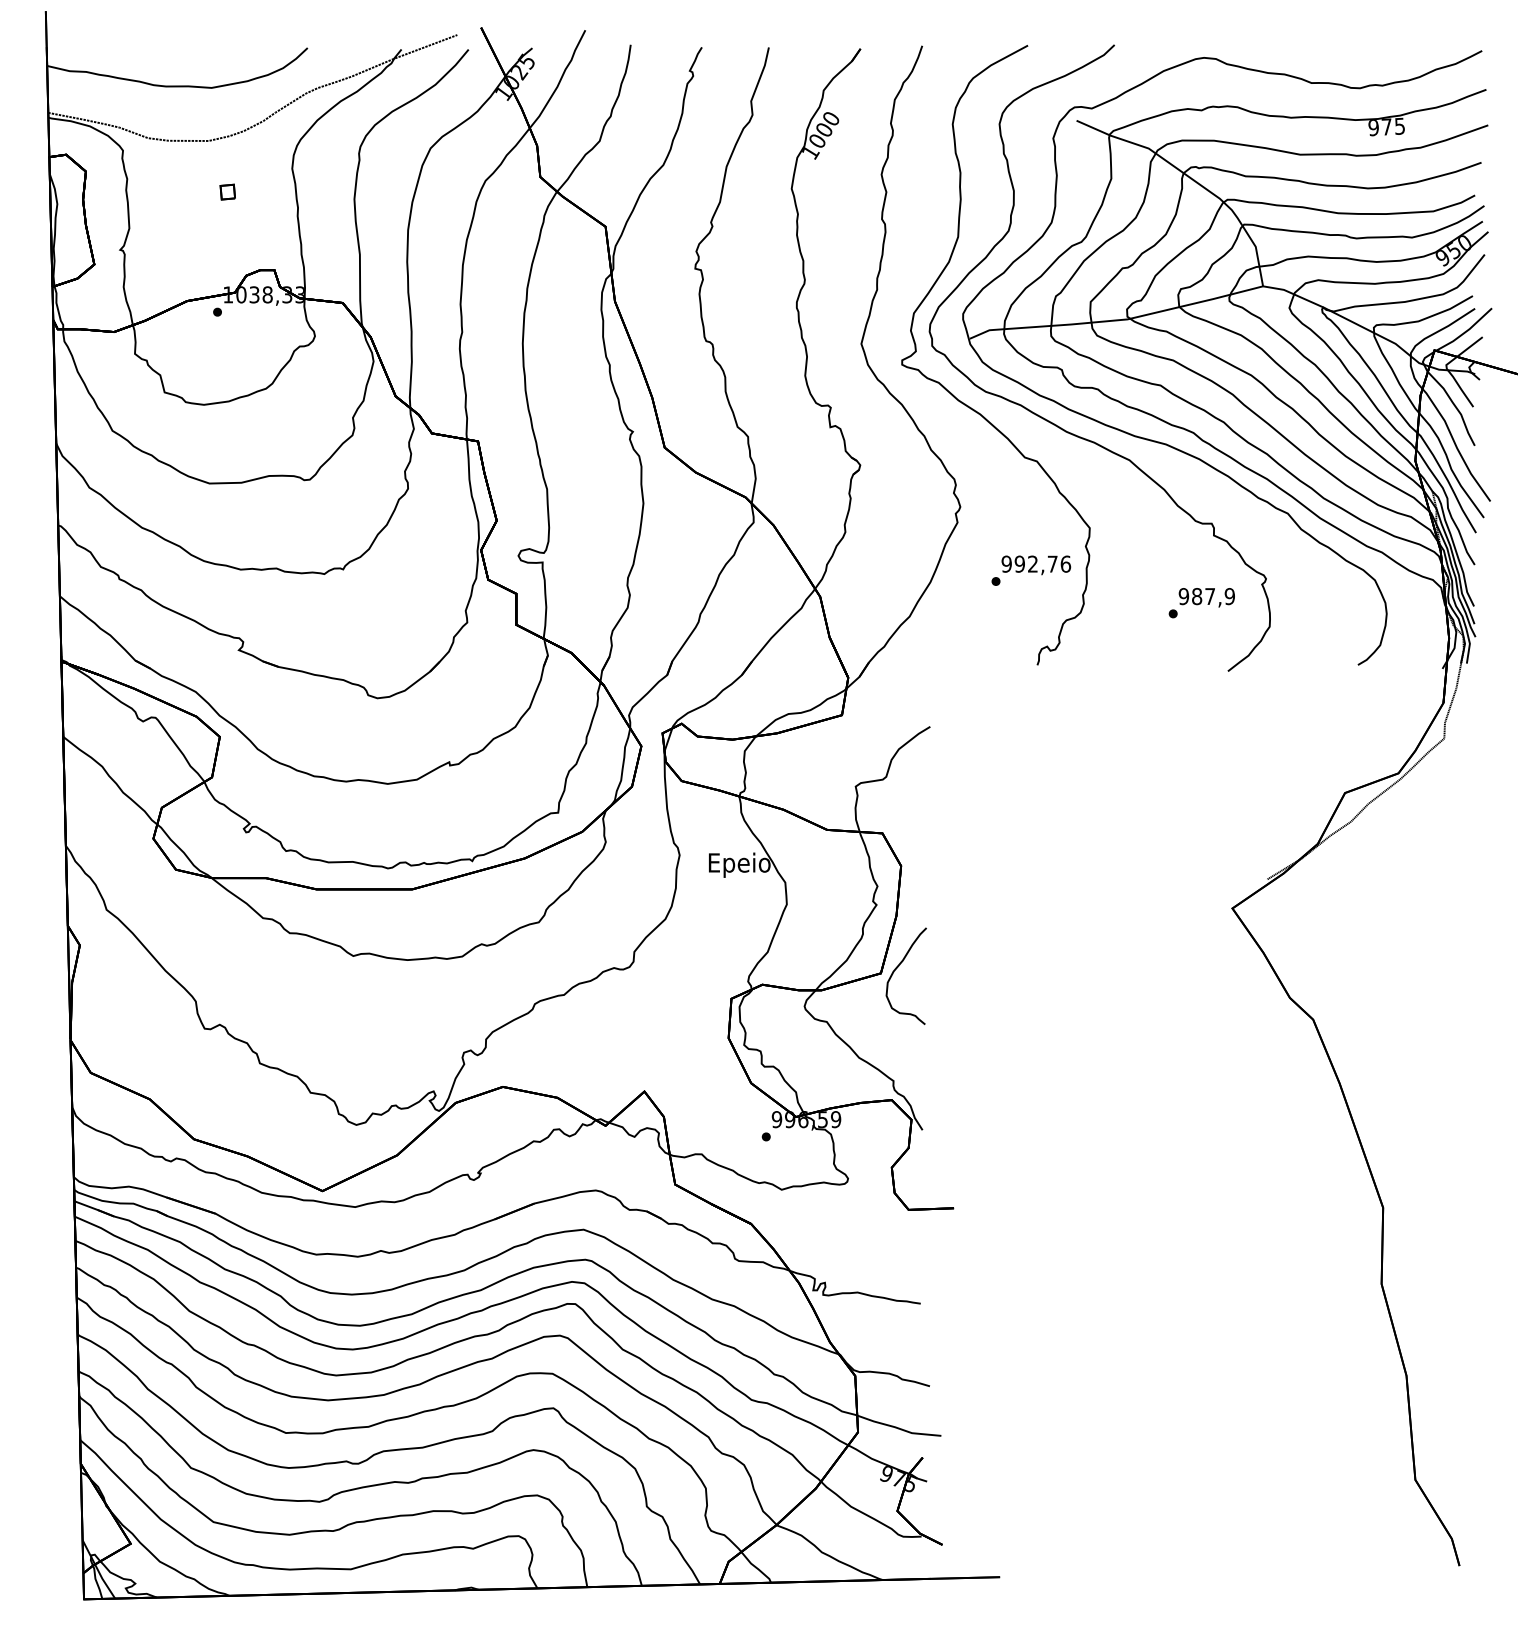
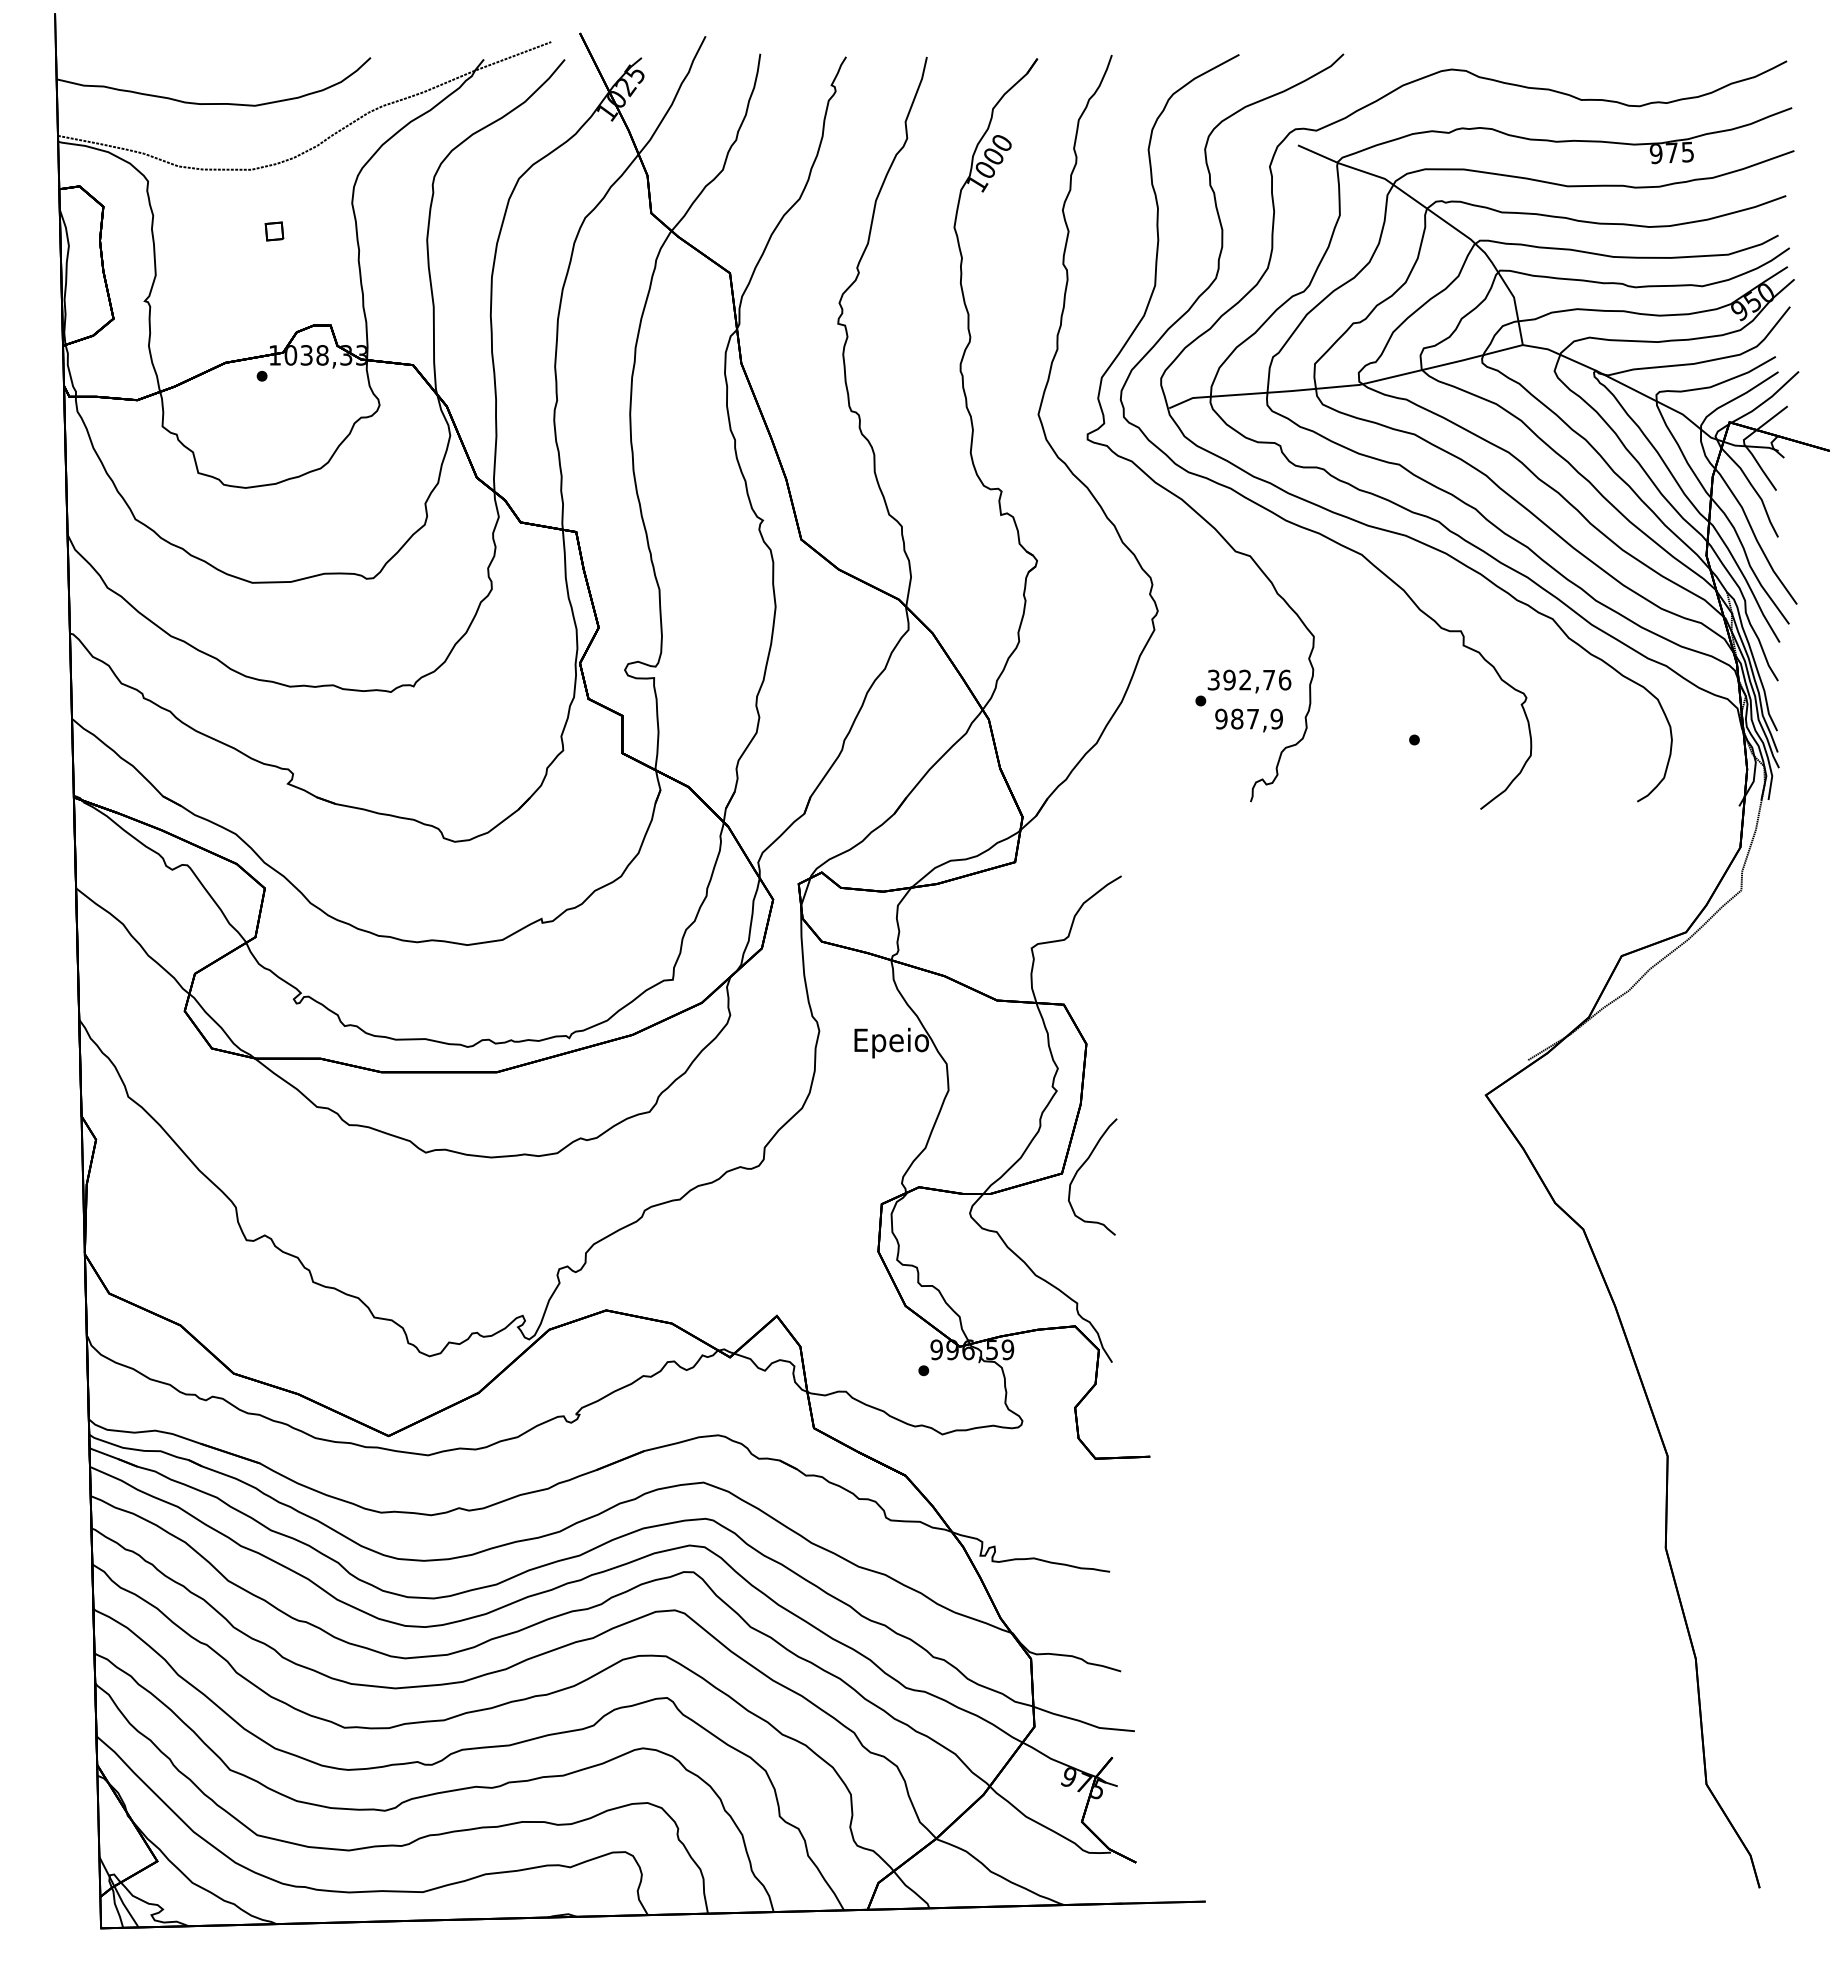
text: (1006, 563) -> (1213, 679), 992,76 -> 392,76
text: (1206, 597) -> (1248, 720), moved

